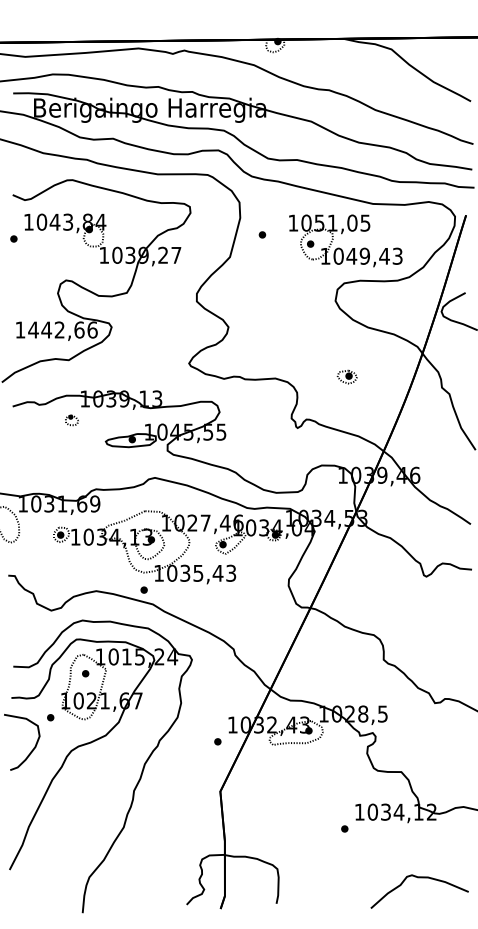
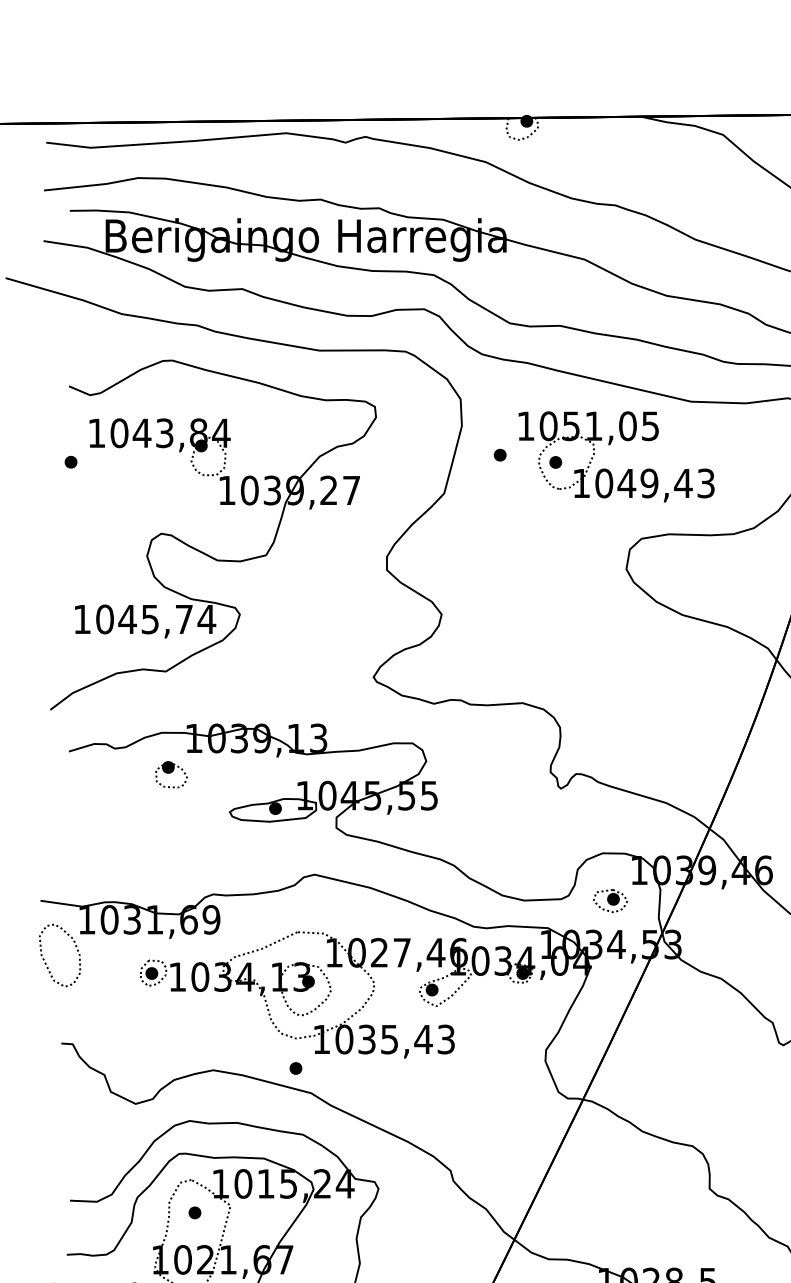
part: (341, 234) -> (609, 445), moved
text: (62, 329) -> (154, 618), 1442,66 -> 1045,74
part: (346, 376) -> (609, 899), moved
part: (71, 420) -> (170, 775), size x1.43

